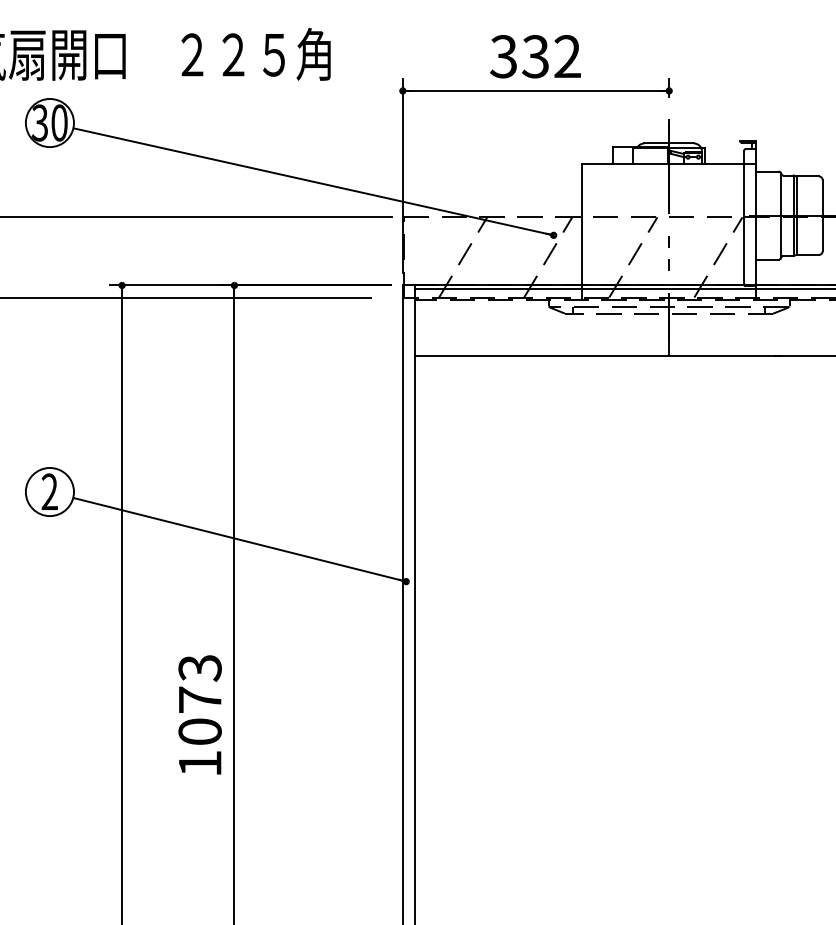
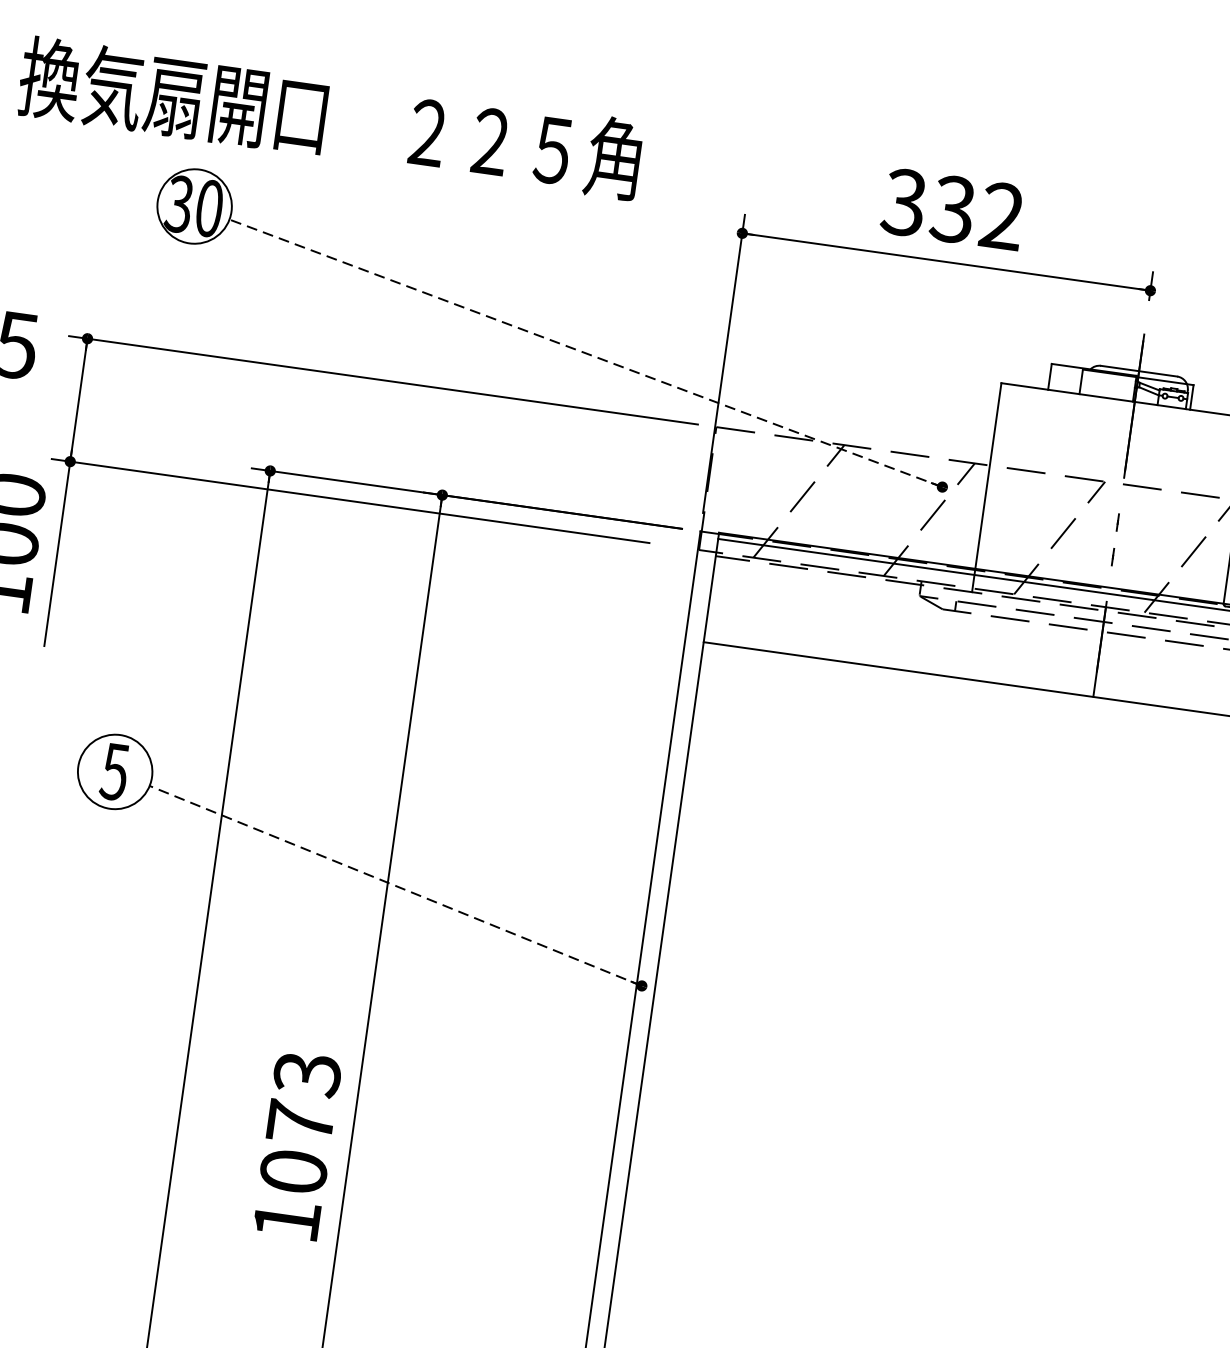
line: (313, 181) -> (585, 352), solid -> dashed
text: (49, 491) -> (114, 771), 2 -> 5
line: (239, 539) -> (395, 885), solid -> dashed

